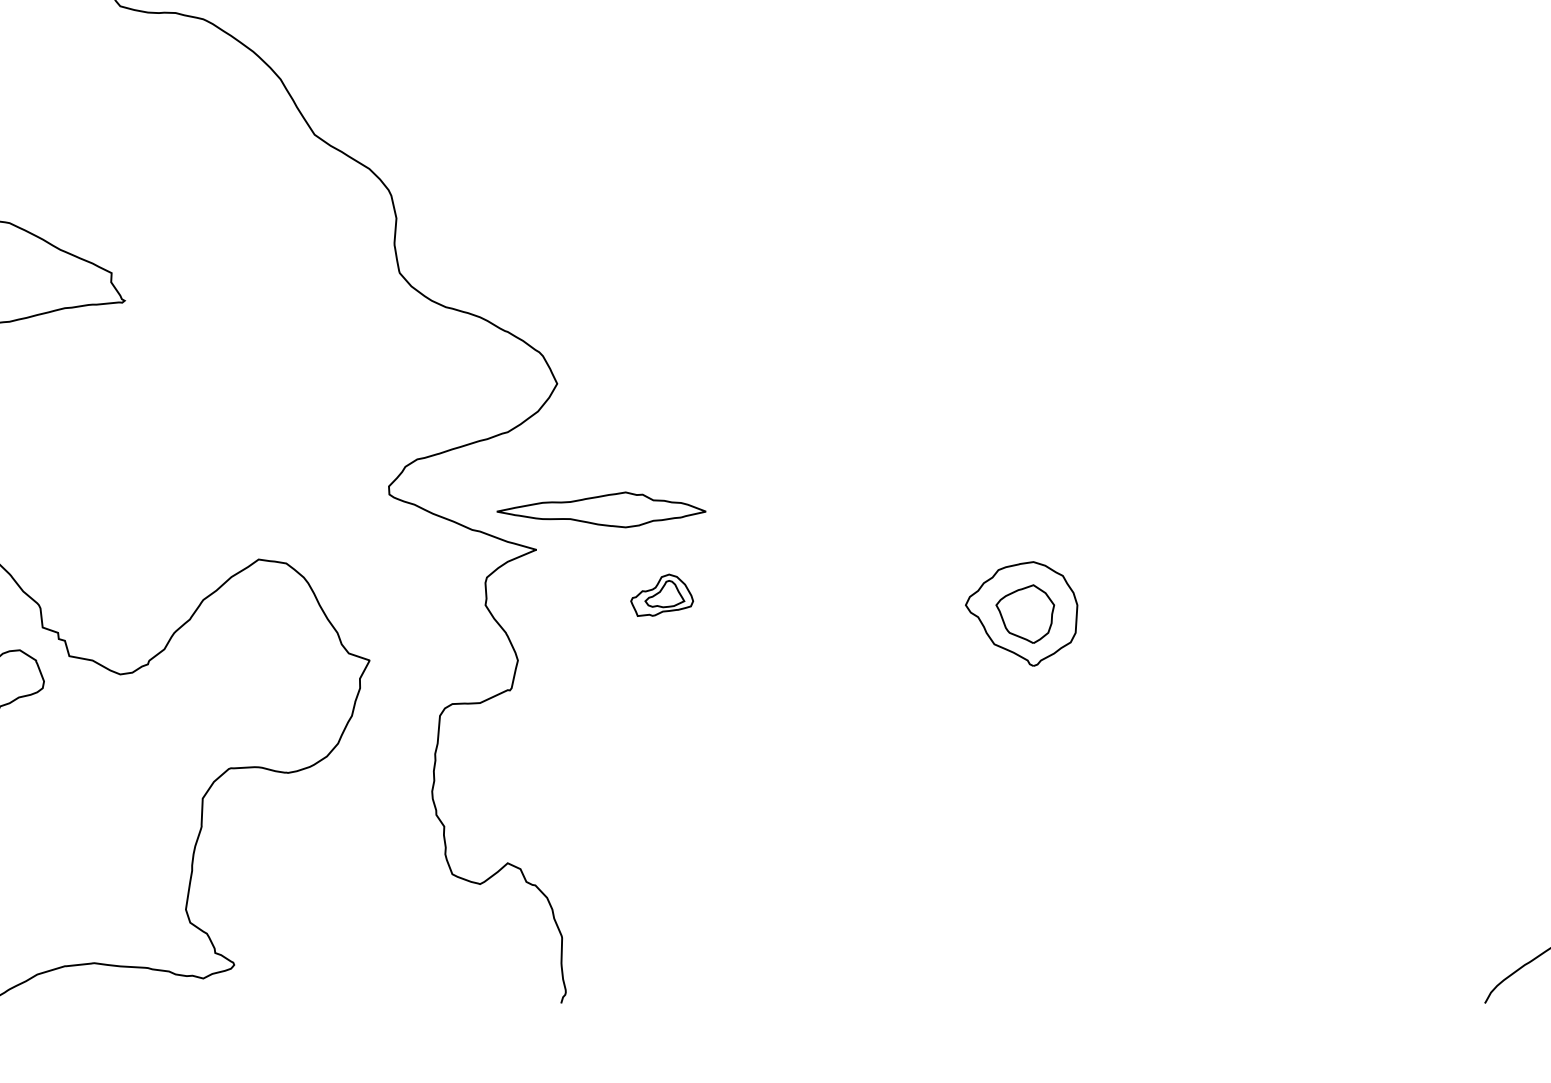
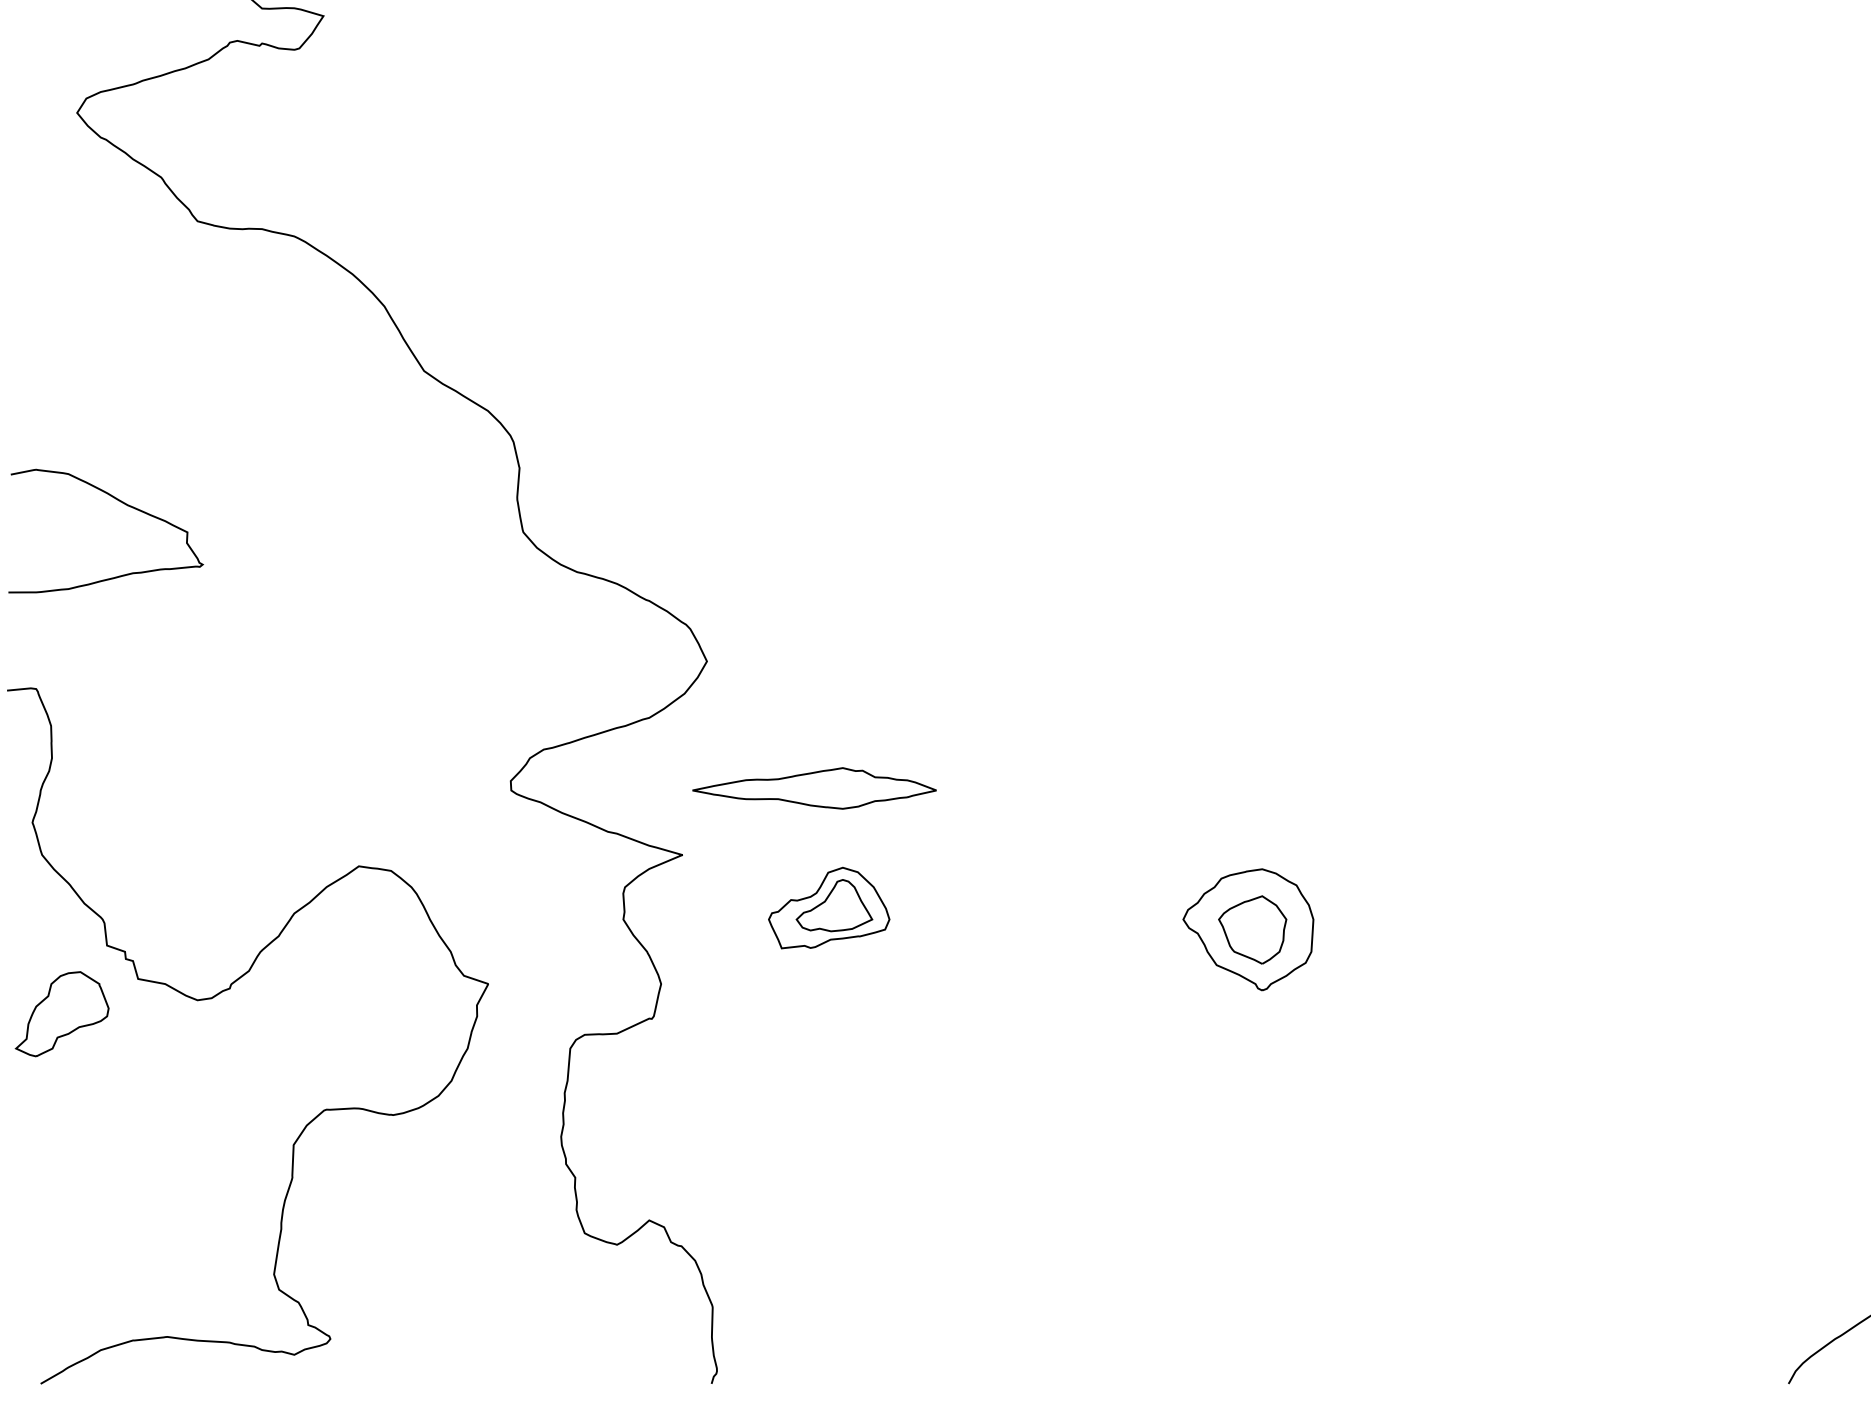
part: (601, 509) -> (814, 788), moved
part: (662, 594) -> (829, 907), size x1.67

